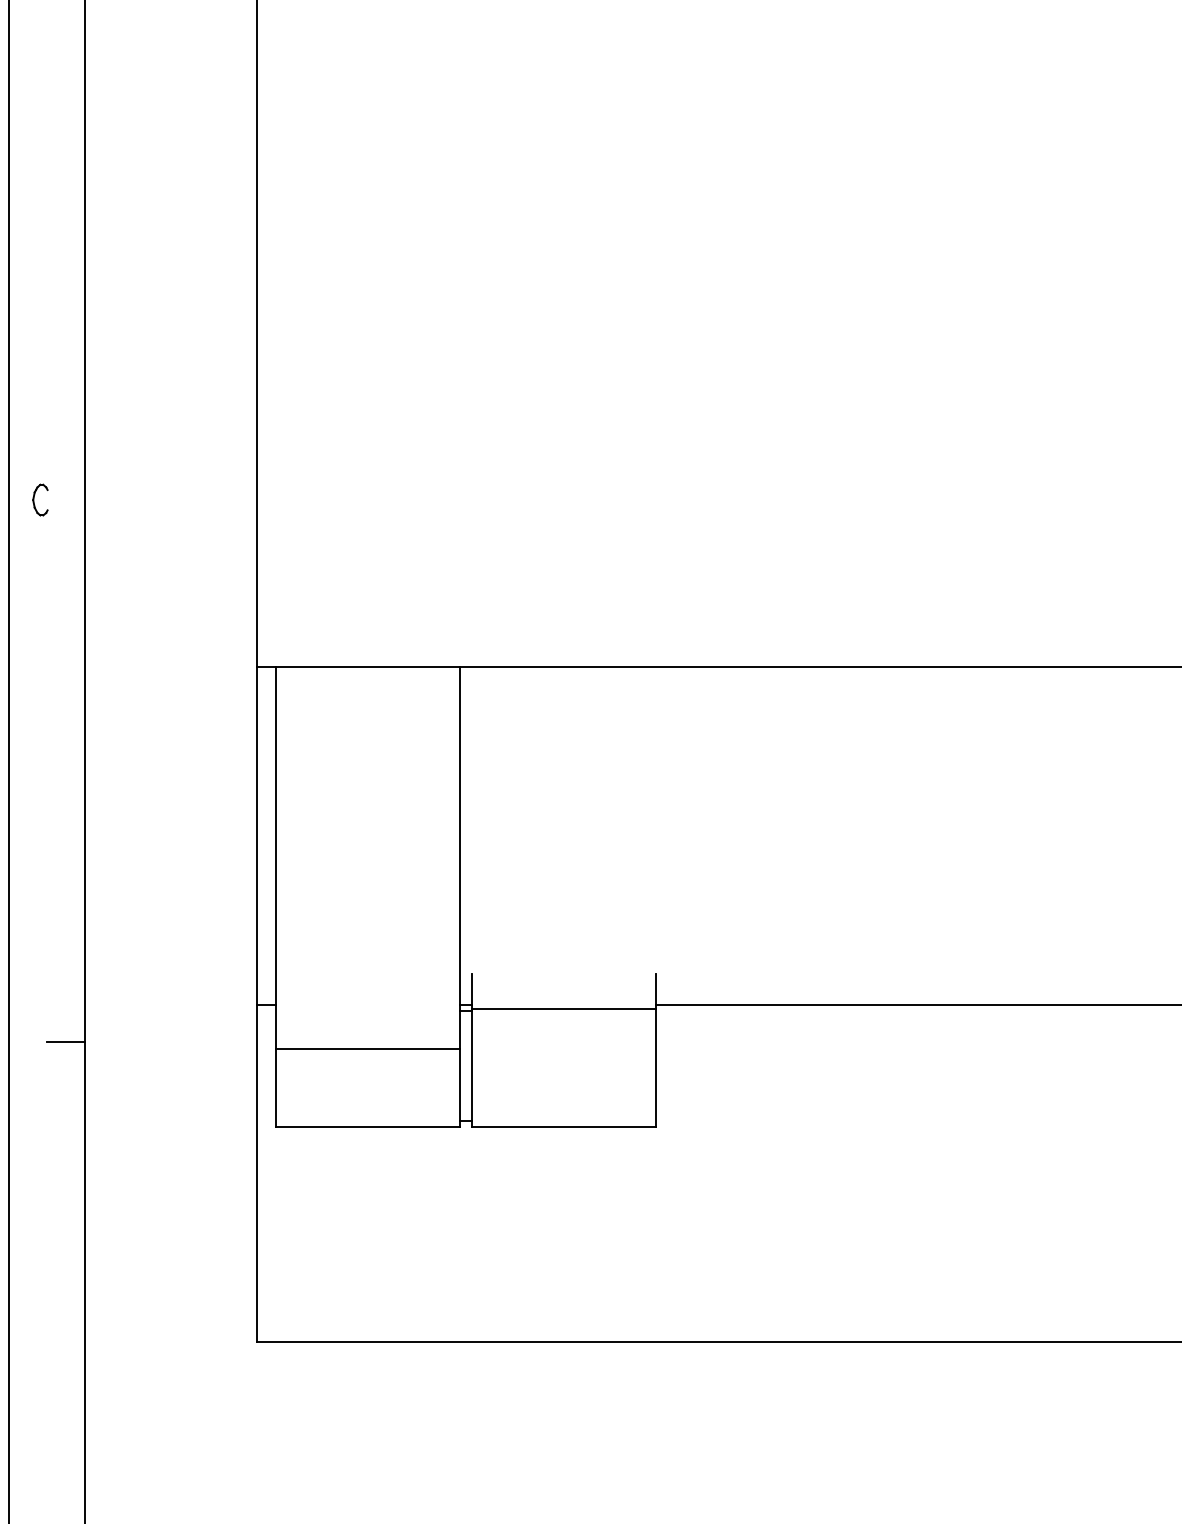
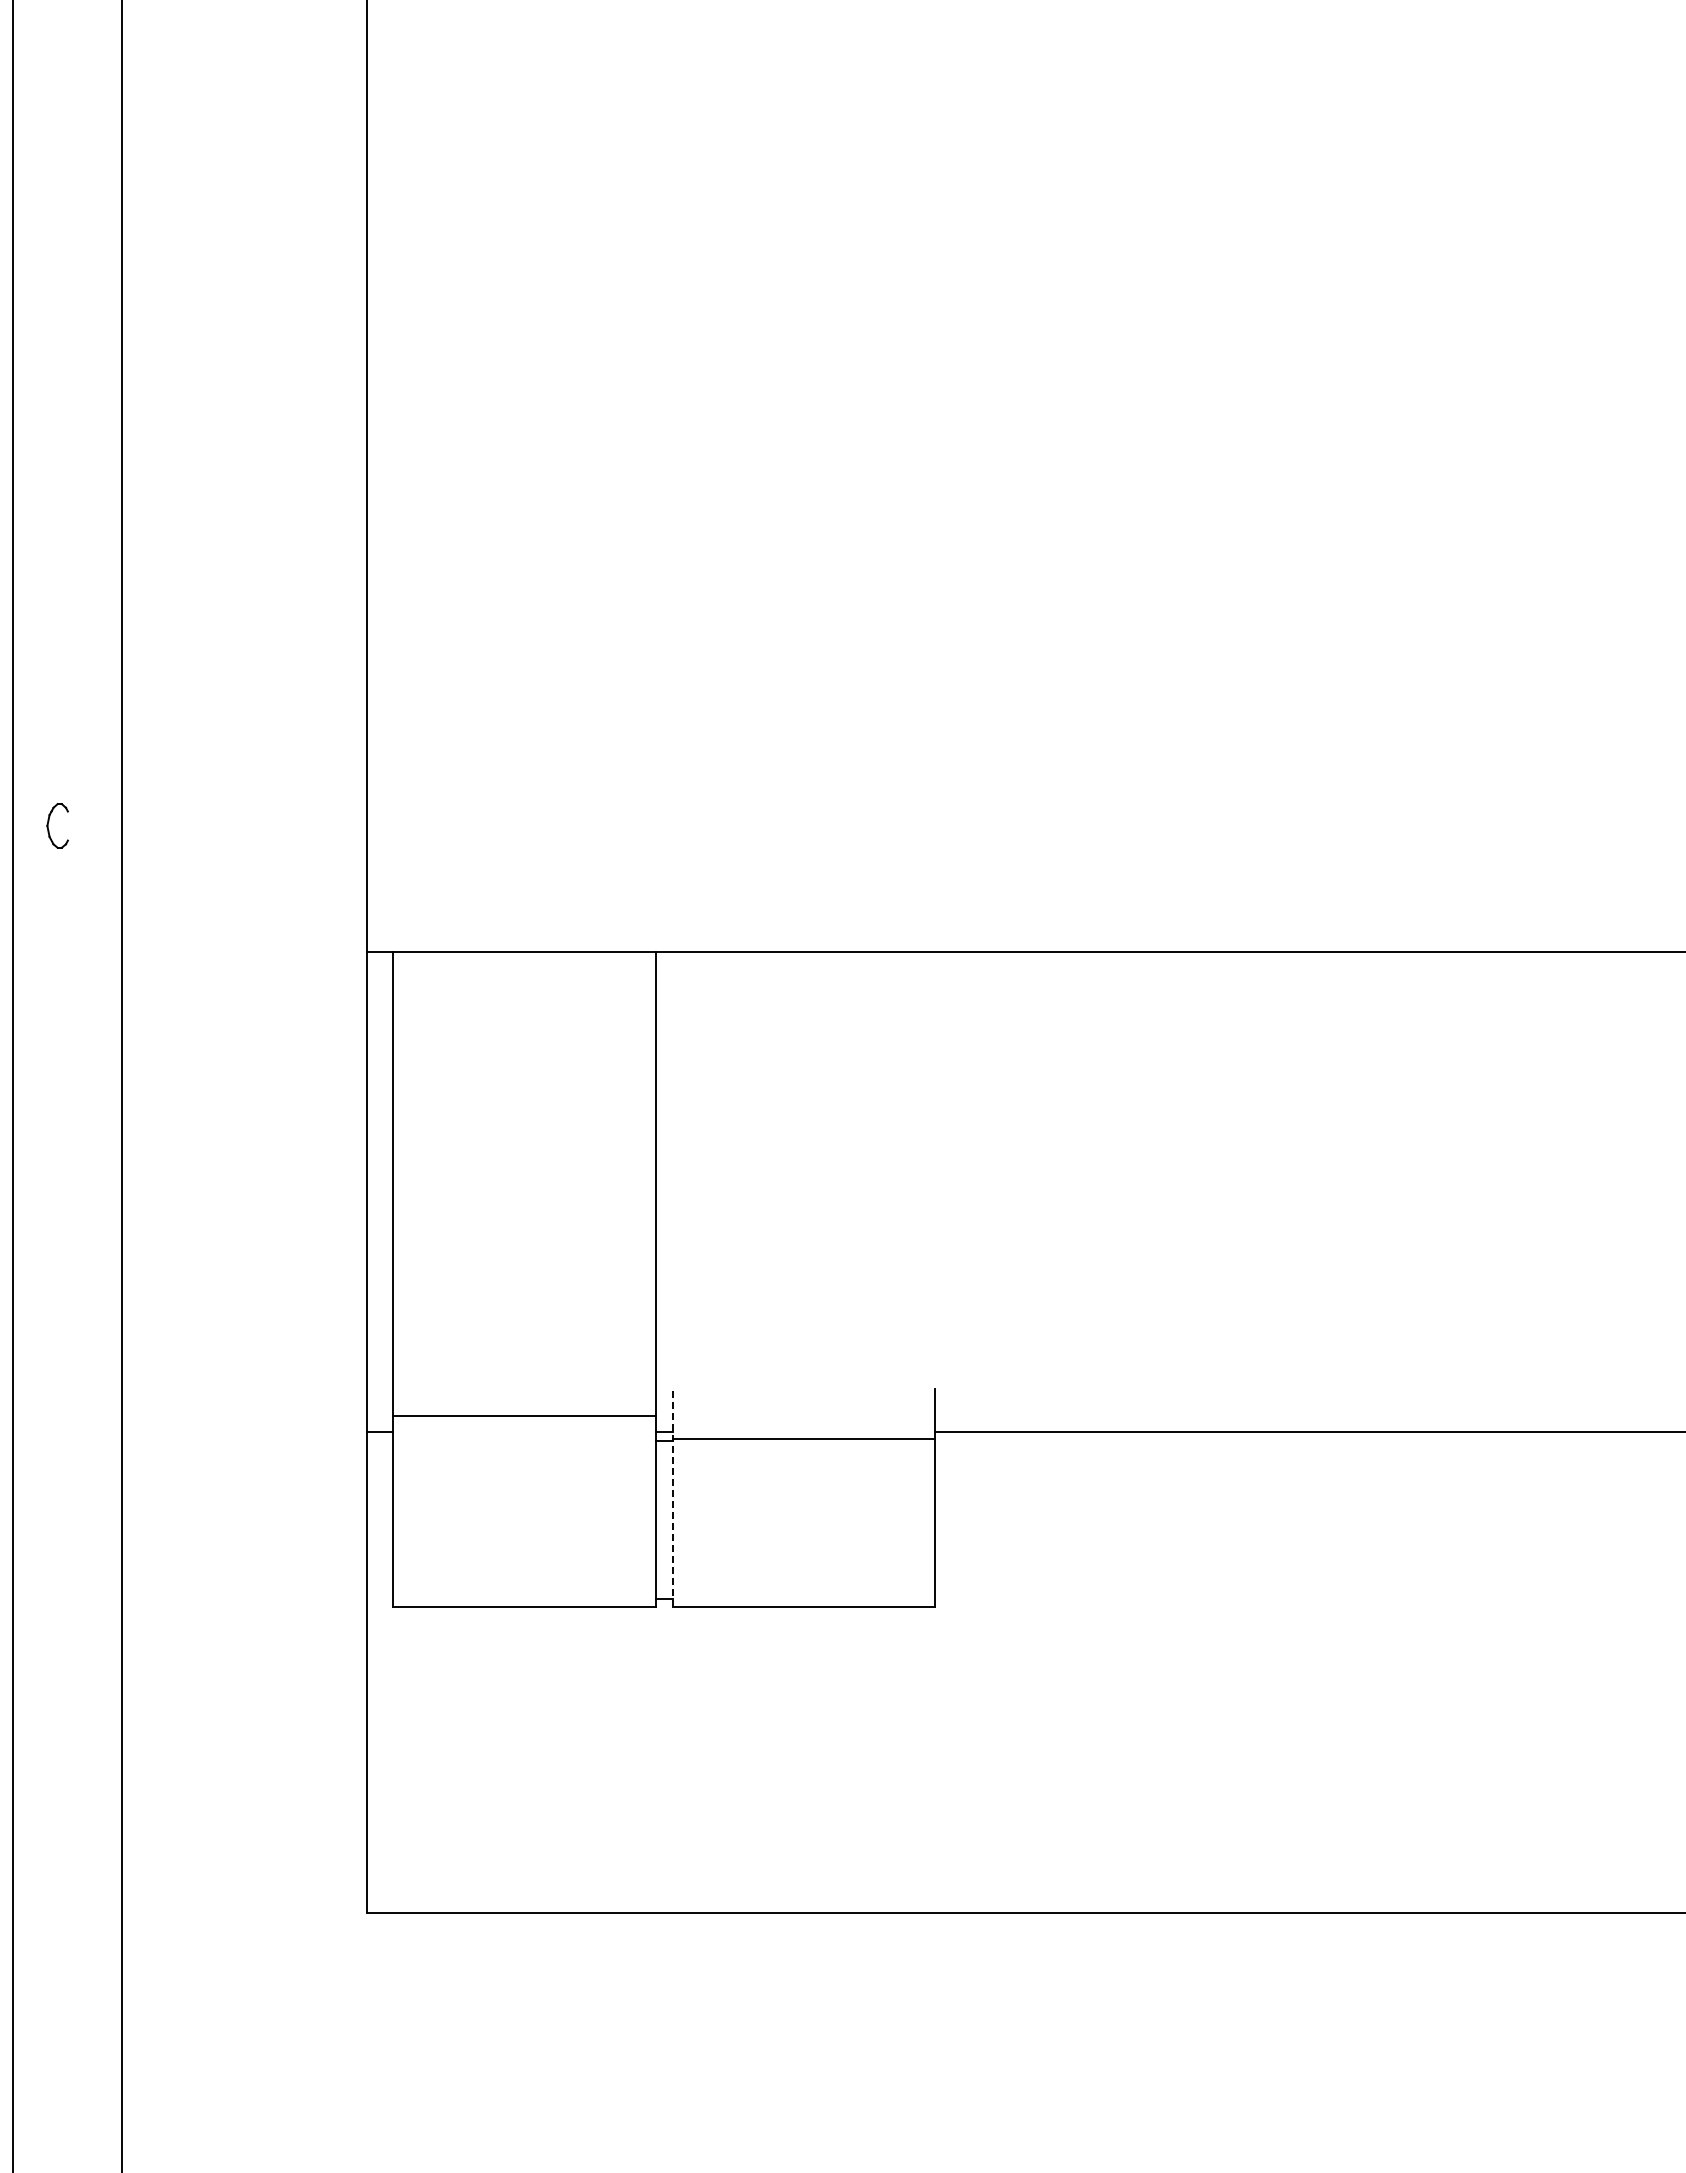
part: (34, 496) -> (49, 821), moved
line: (66, 1041) -> (94, 1485), removed
line: (367, 1049) -> (524, 1416), moved
line: (472, 1050) -> (673, 1497), solid -> dashed

